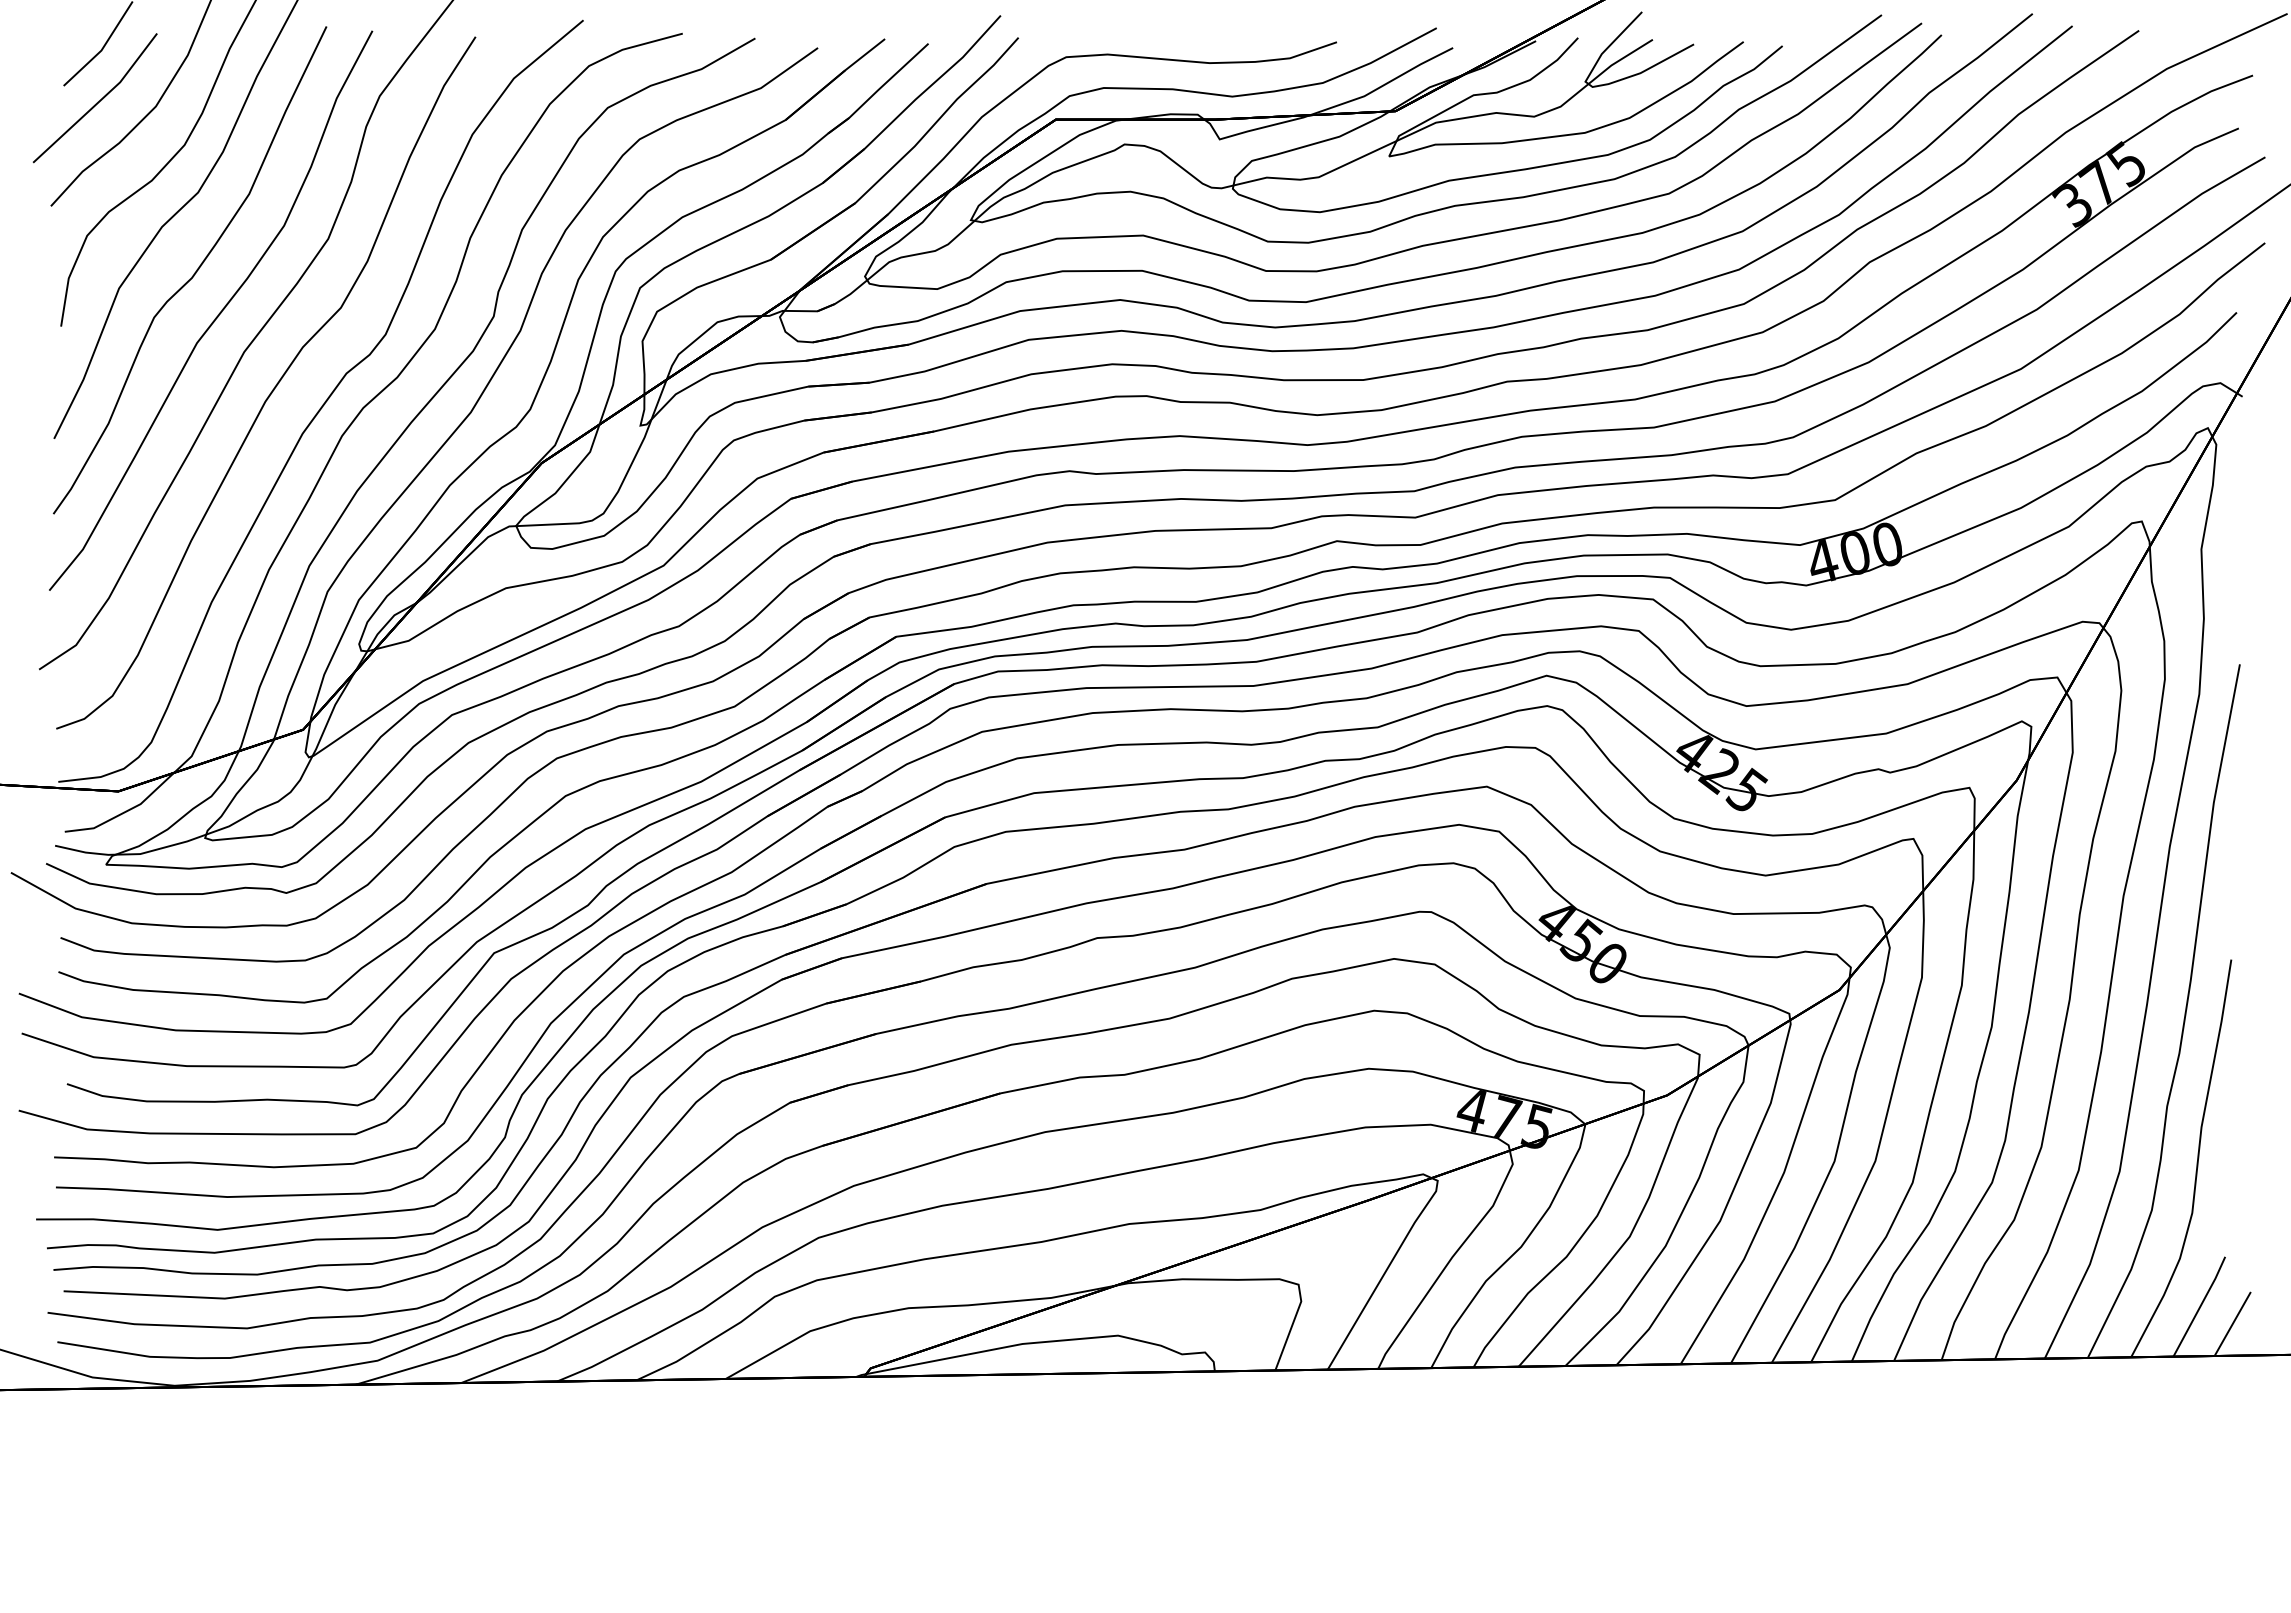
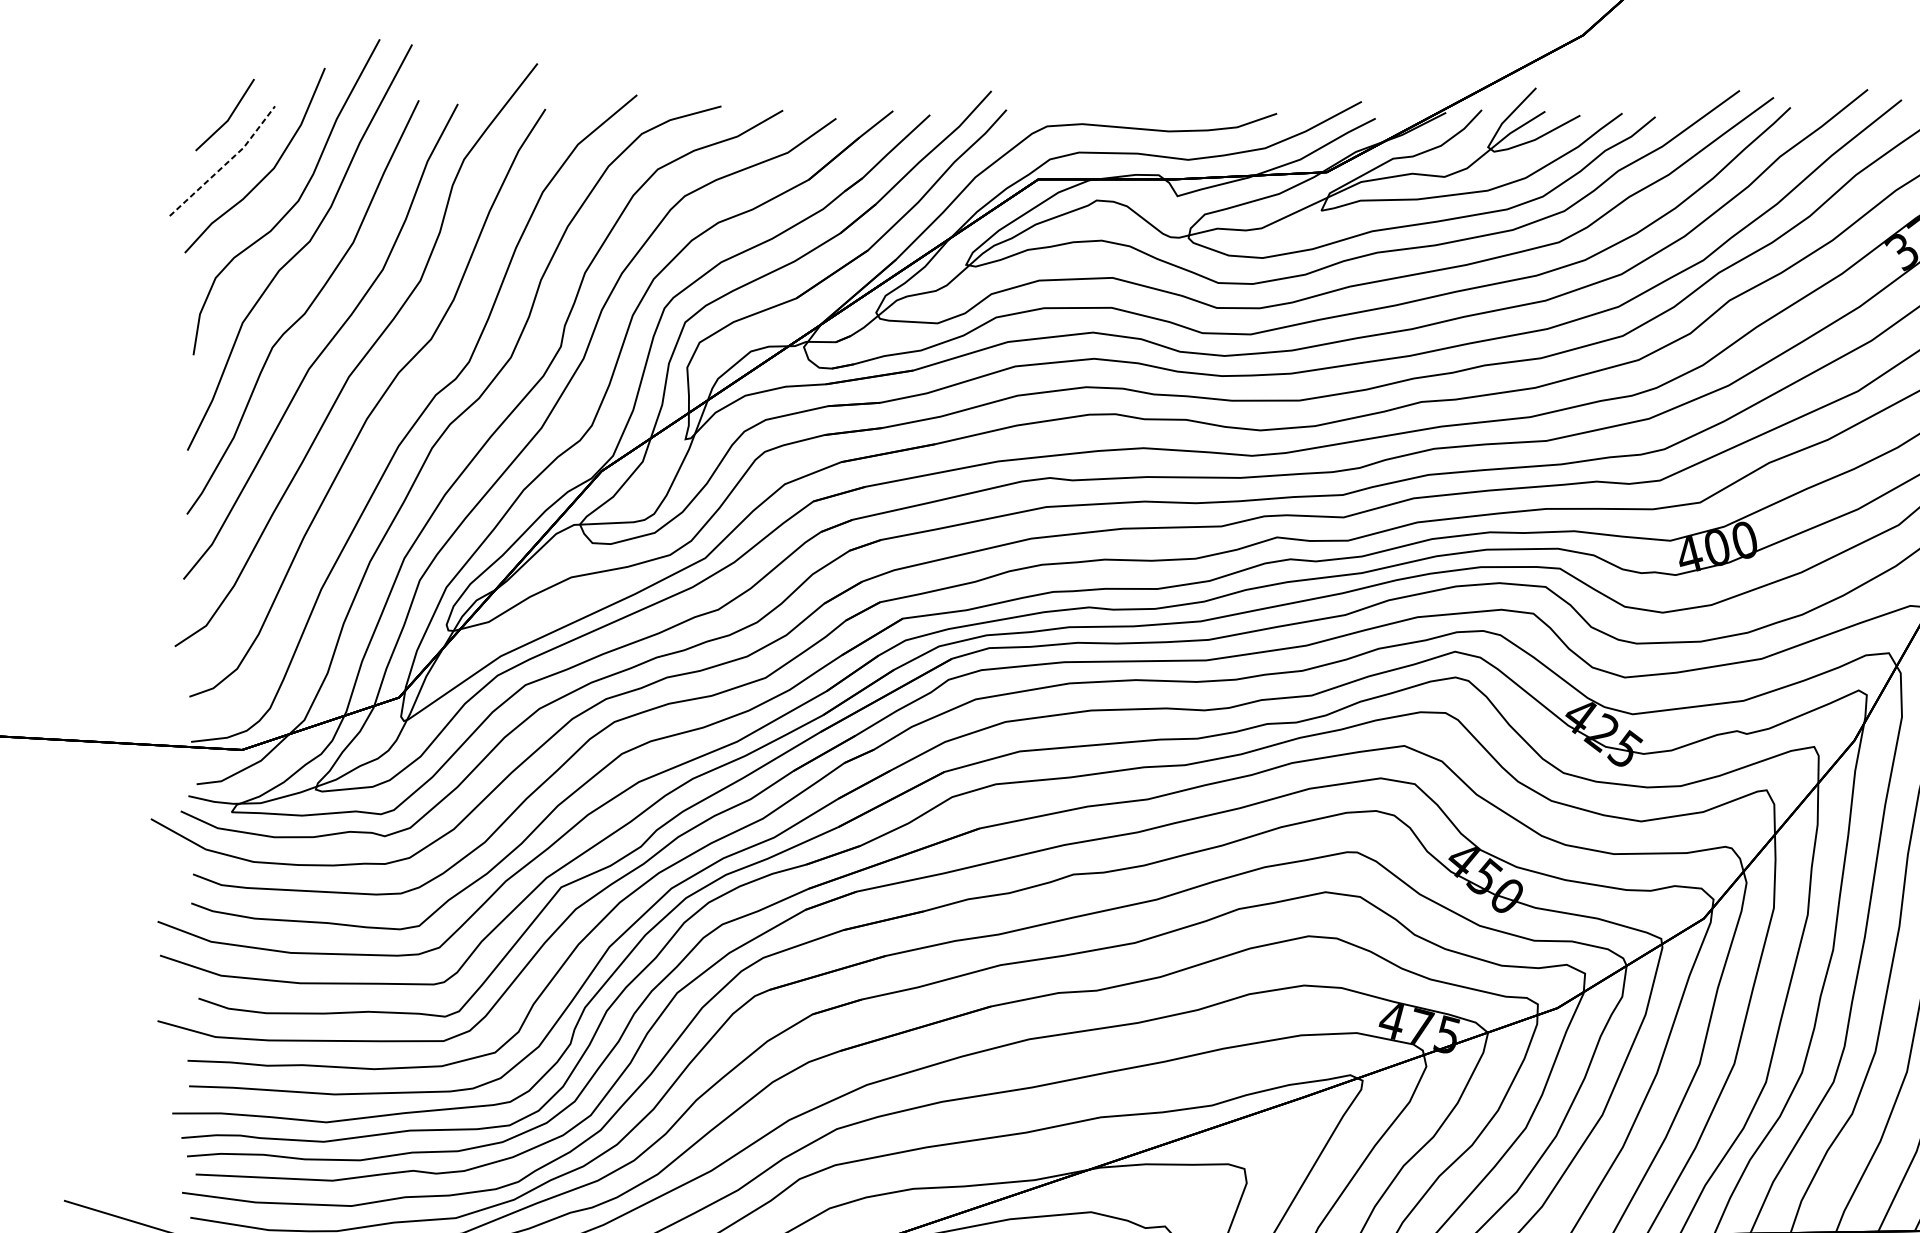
line: (99, 101) -> (226, 164), solid -> dashed

